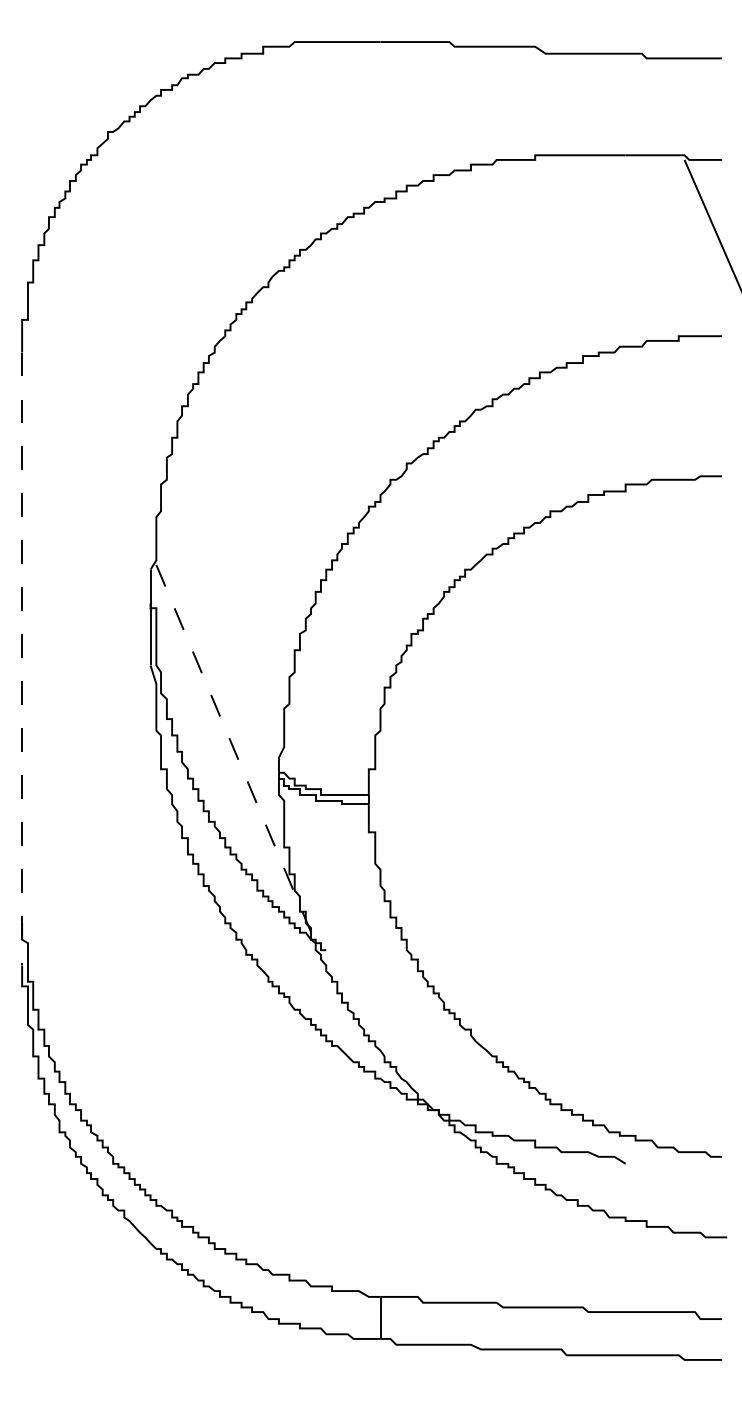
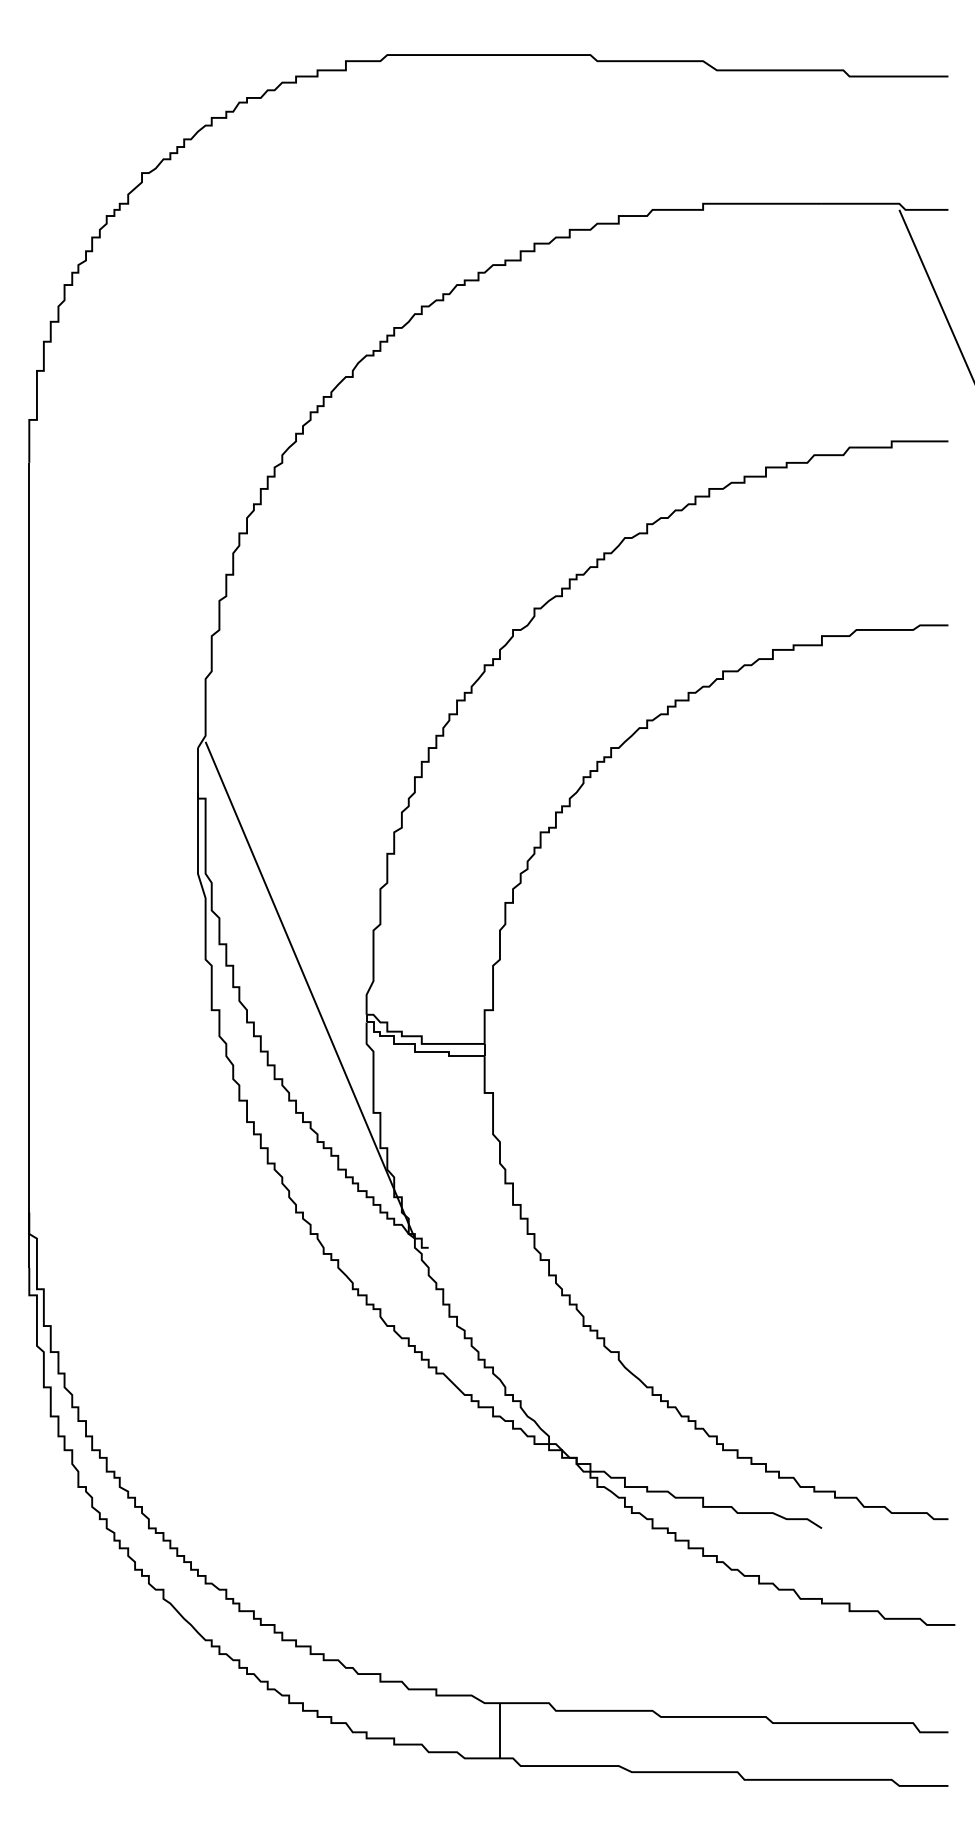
line: (22, 659) -> (29, 865), dashed -> solid
line: (236, 754) -> (310, 990), dashed -> solid

